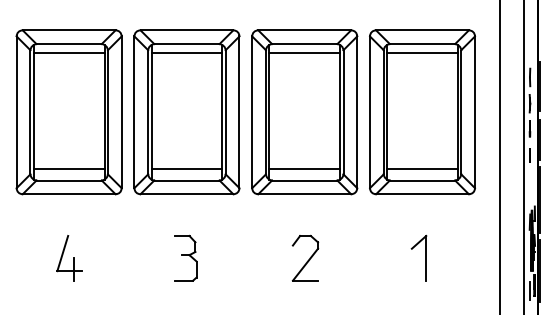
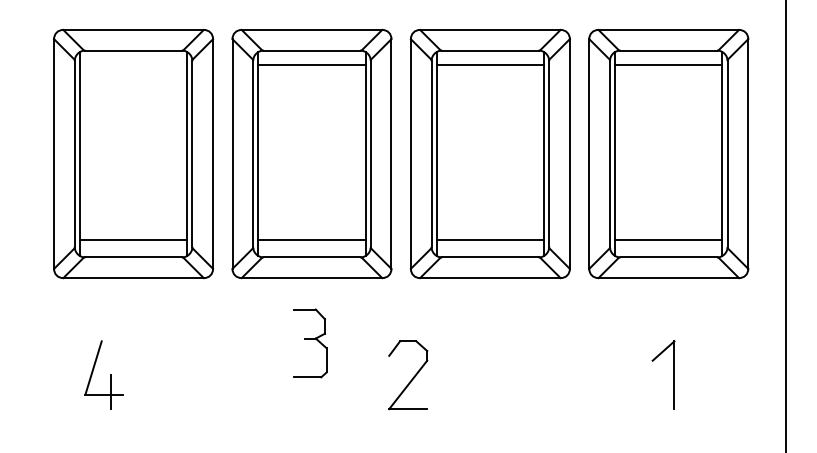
line: (68, 53) -> (132, 64), removed
part: (185, 257) -> (309, 342), moved
part: (305, 257) -> (408, 373), moved
part: (69, 258) -> (103, 375), moved

